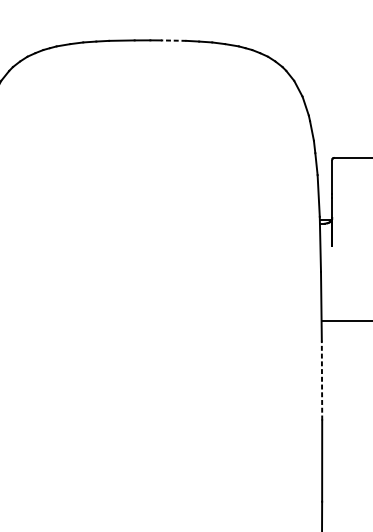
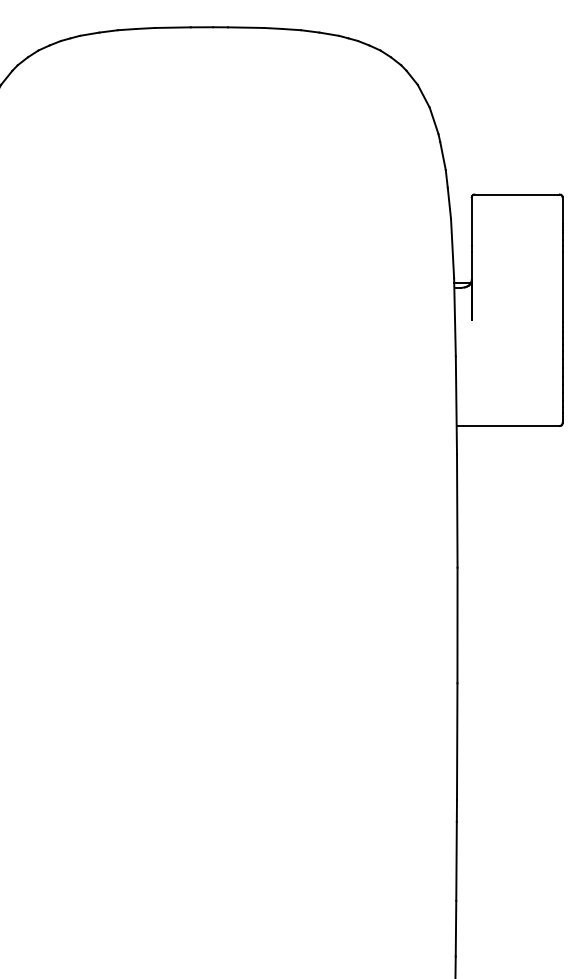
line: (173, 40) -> (245, 27), dashed -> solid
line: (322, 380) -> (457, 511), dashed -> solid

